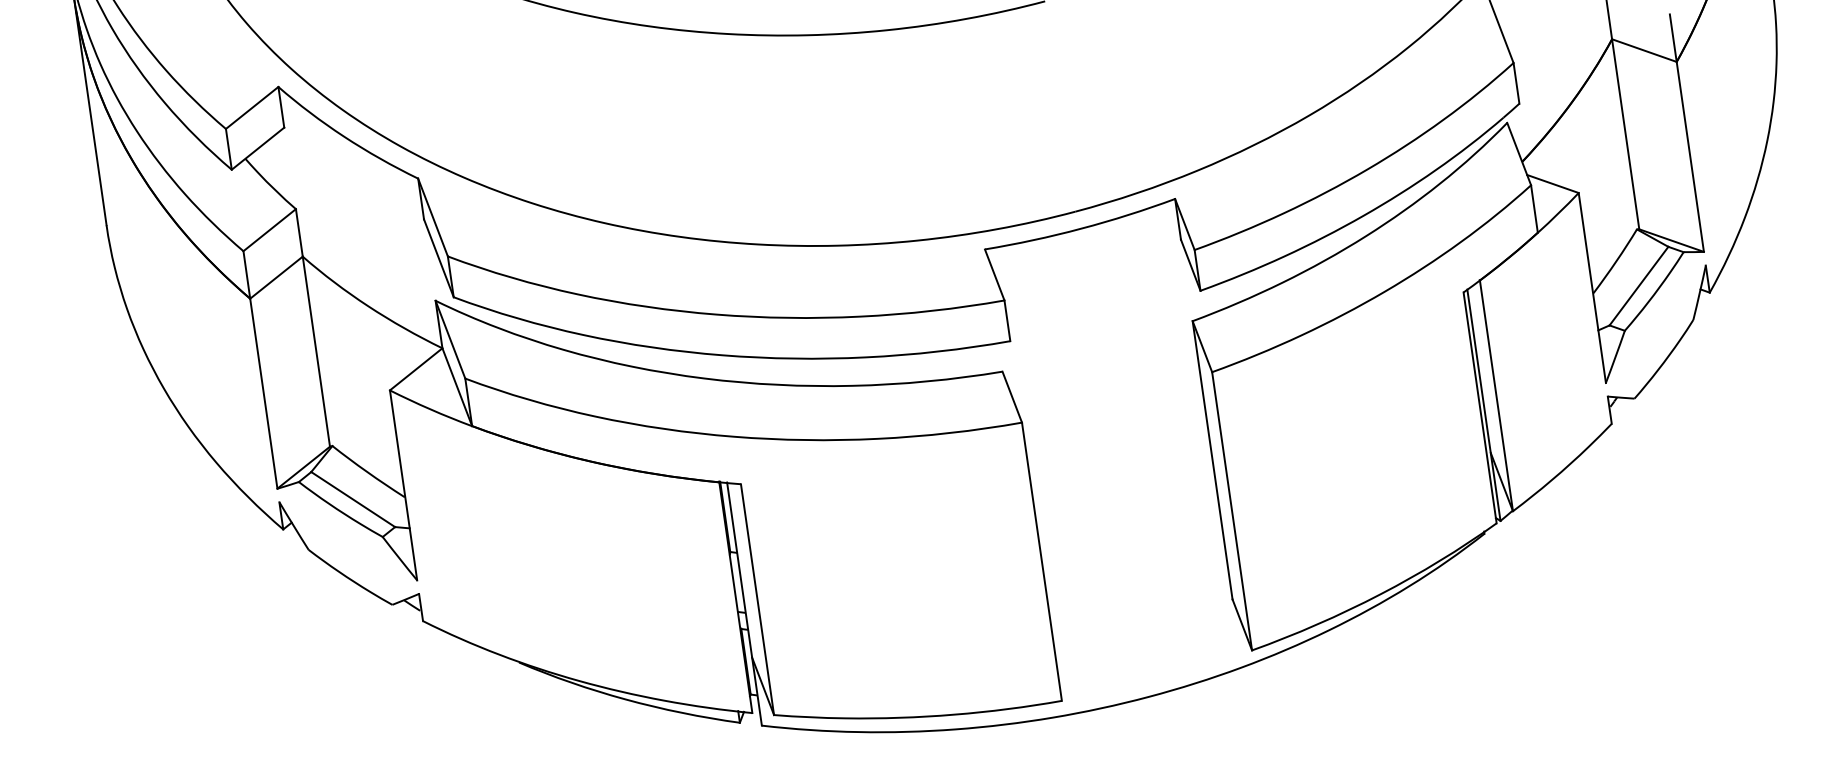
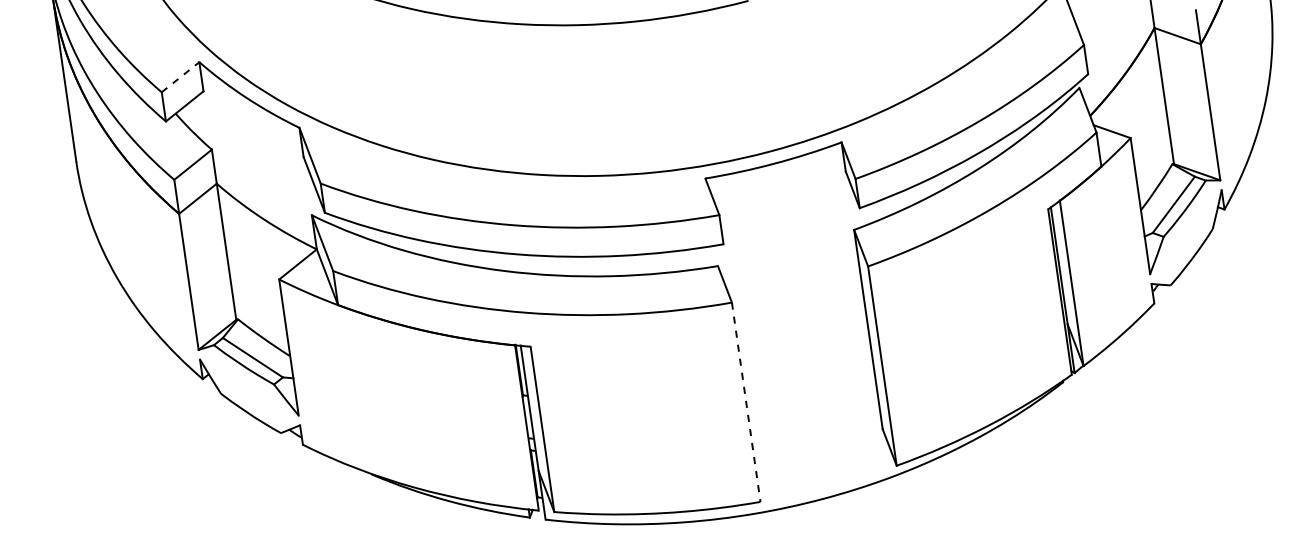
line: (252, 106) -> (180, 76), solid -> dashed
line: (1042, 562) -> (746, 402), solid -> dashed

